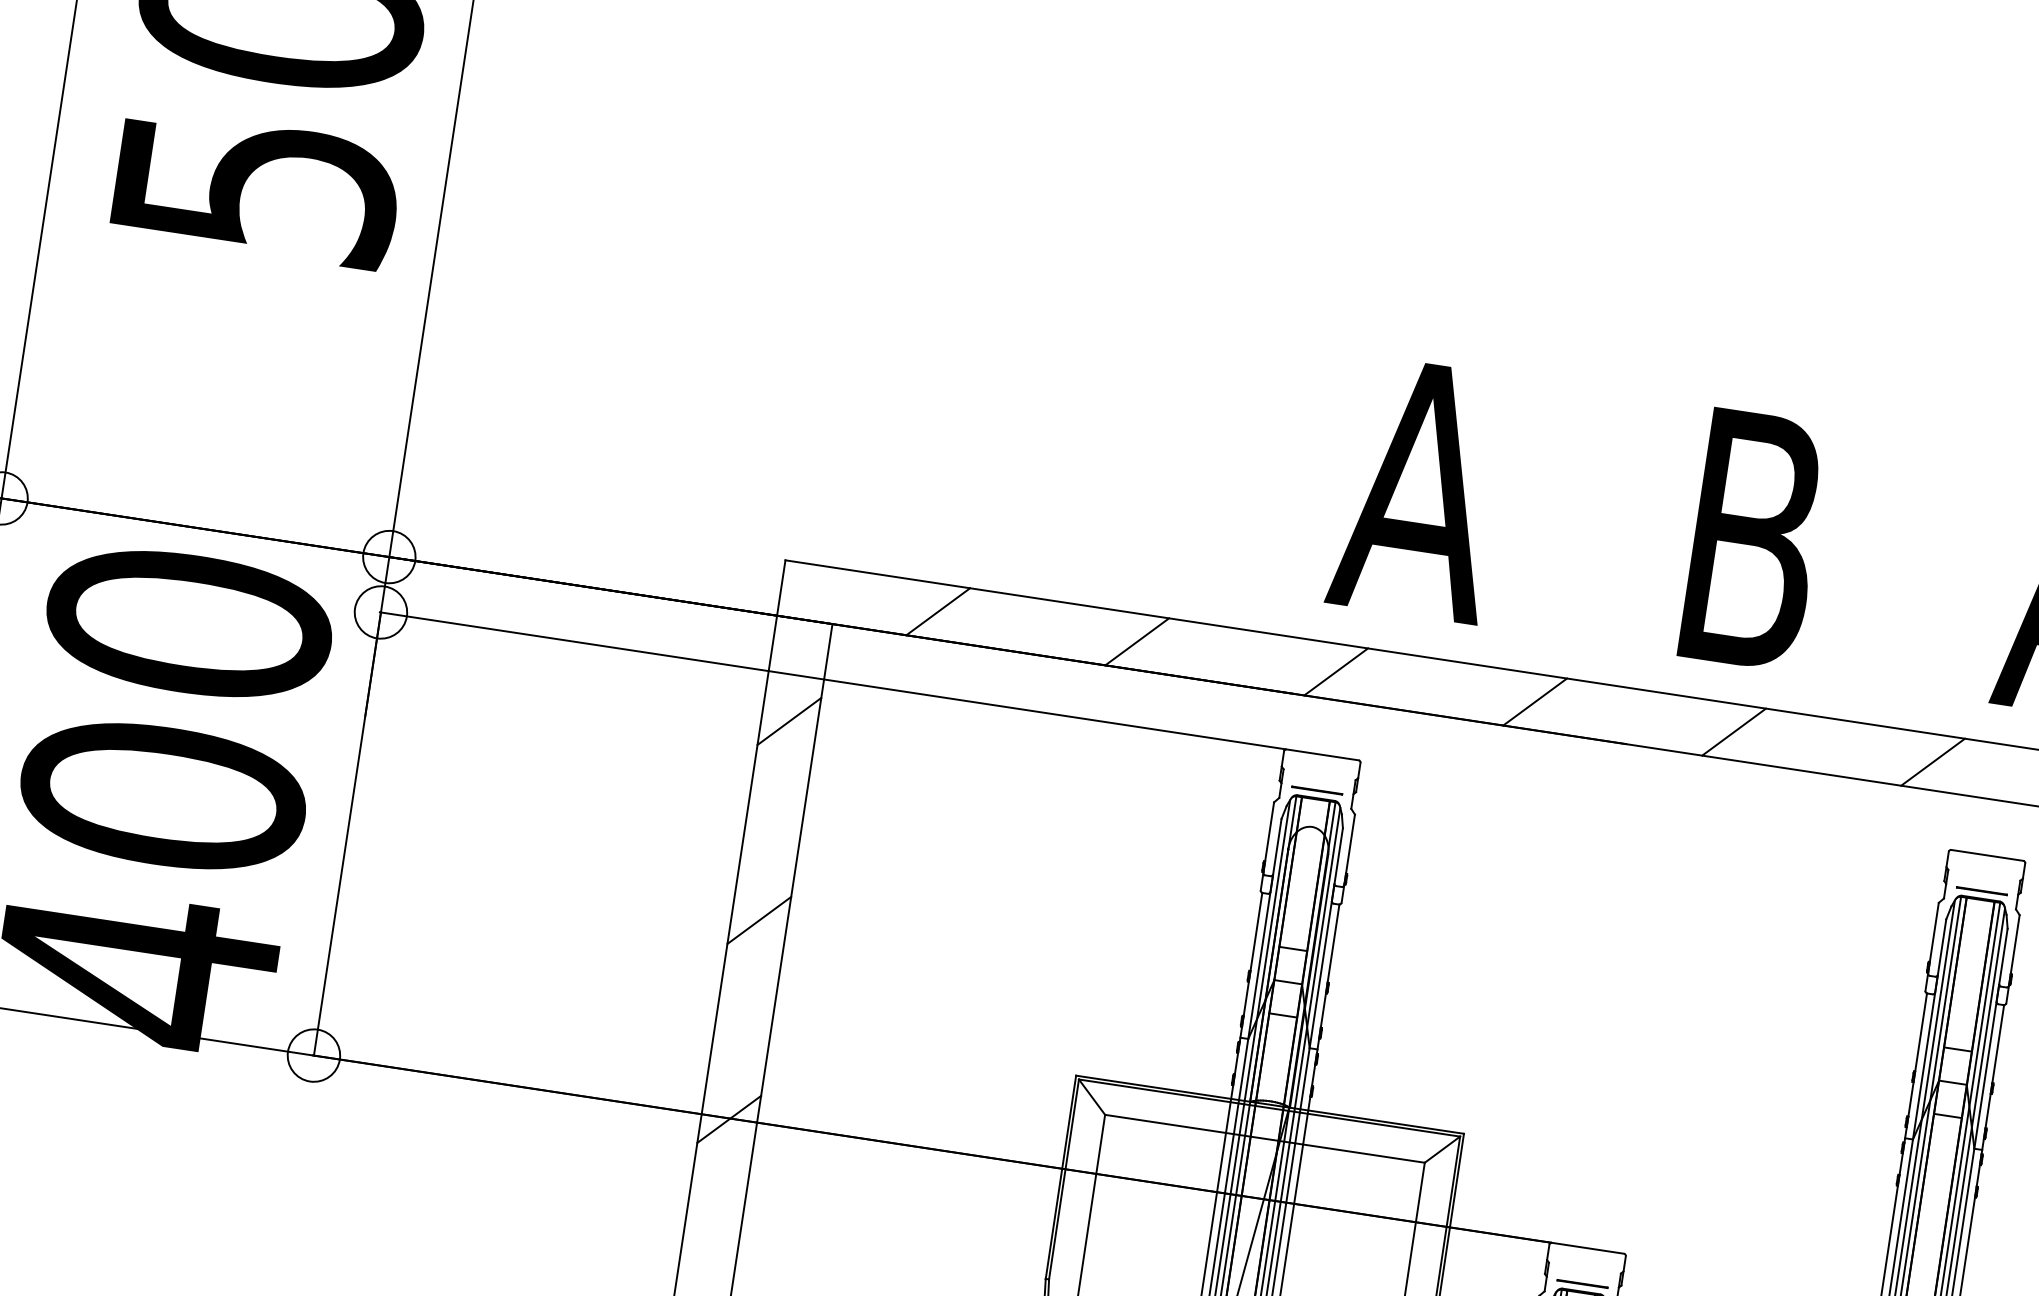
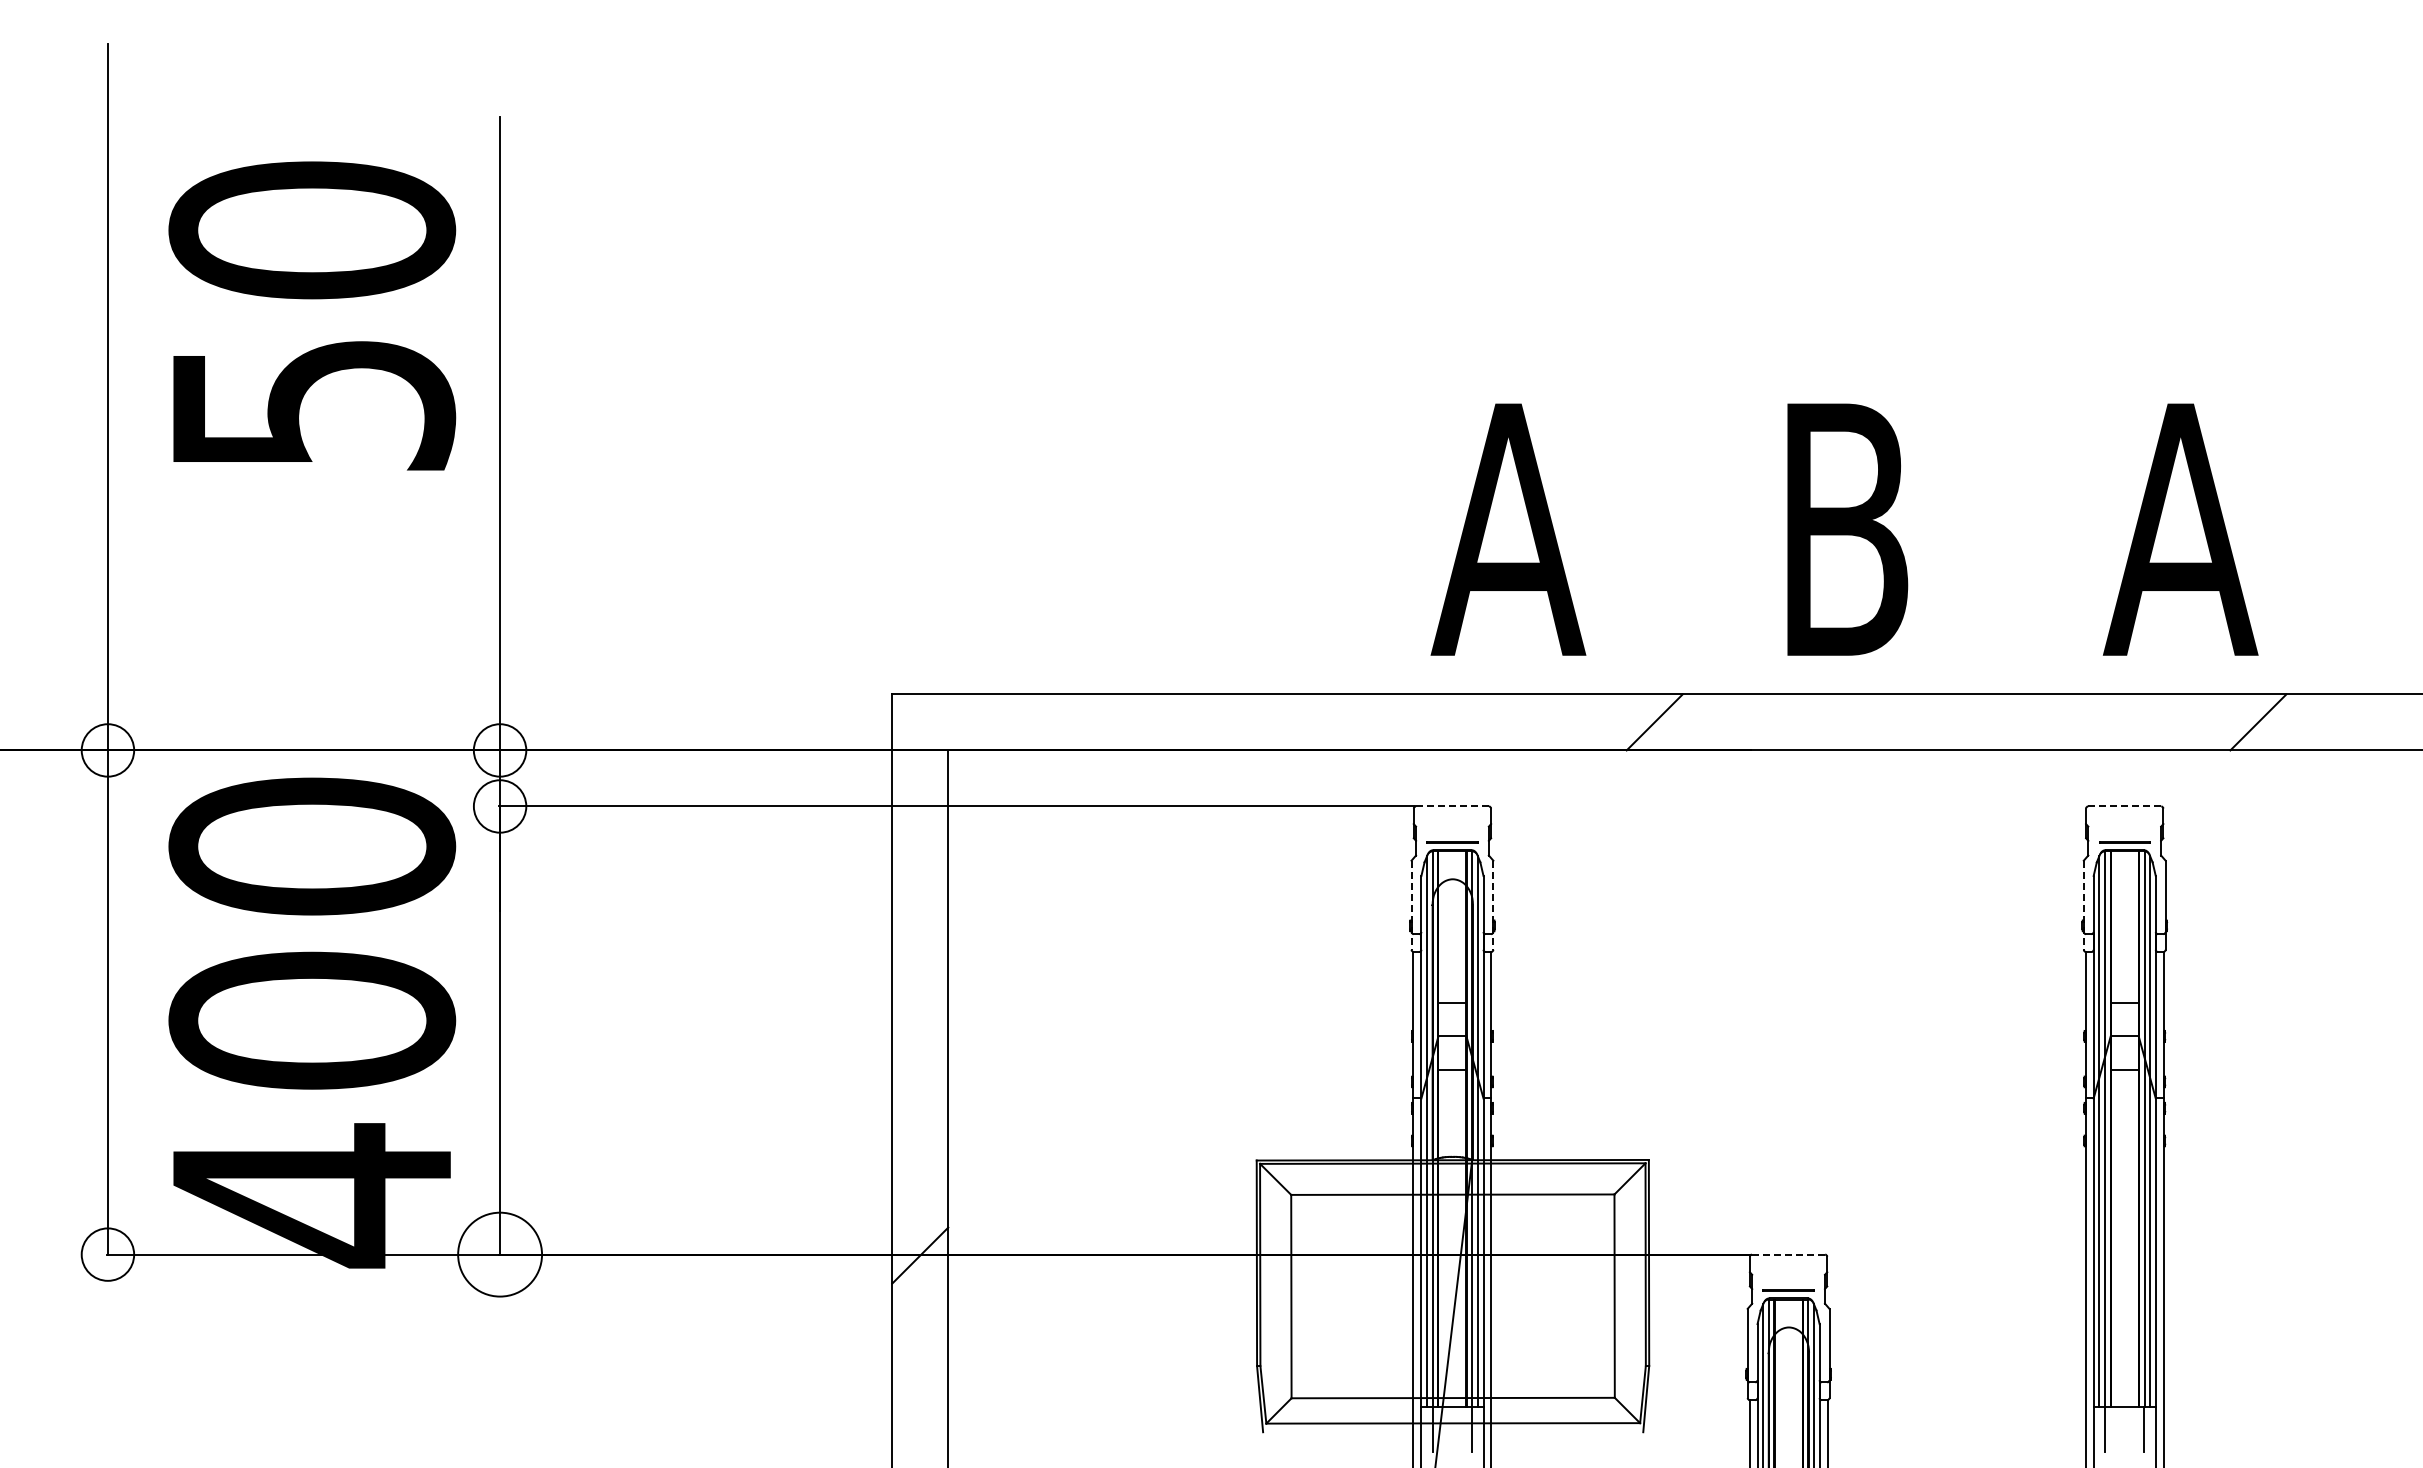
line: (938, 611) -> (1051, 722), removed
line: (1137, 641) -> (1252, 722), removed
line: (1336, 672) -> (1453, 722), removed
line: (789, 721) -> (920, 853), removed
line: (1733, 732) -> (1855, 722), removed
line: (1322, 754) -> (1452, 806), solid -> dashed
line: (1933, 762) -> (2057, 722), removed
line: (1267, 846) -> (1411, 905), solid -> dashed
line: (1987, 855) -> (2124, 806), solid -> dashed
line: (1348, 858) -> (1493, 905), solid -> dashed
line: (759, 920) -> (920, 1054), removed
line: (1931, 947) -> (2083, 905), solid -> dashed
circle: (313, 1055) -> (499, 1254), size x1.6
line: (1587, 1248) -> (1788, 1254), solid -> dashed

